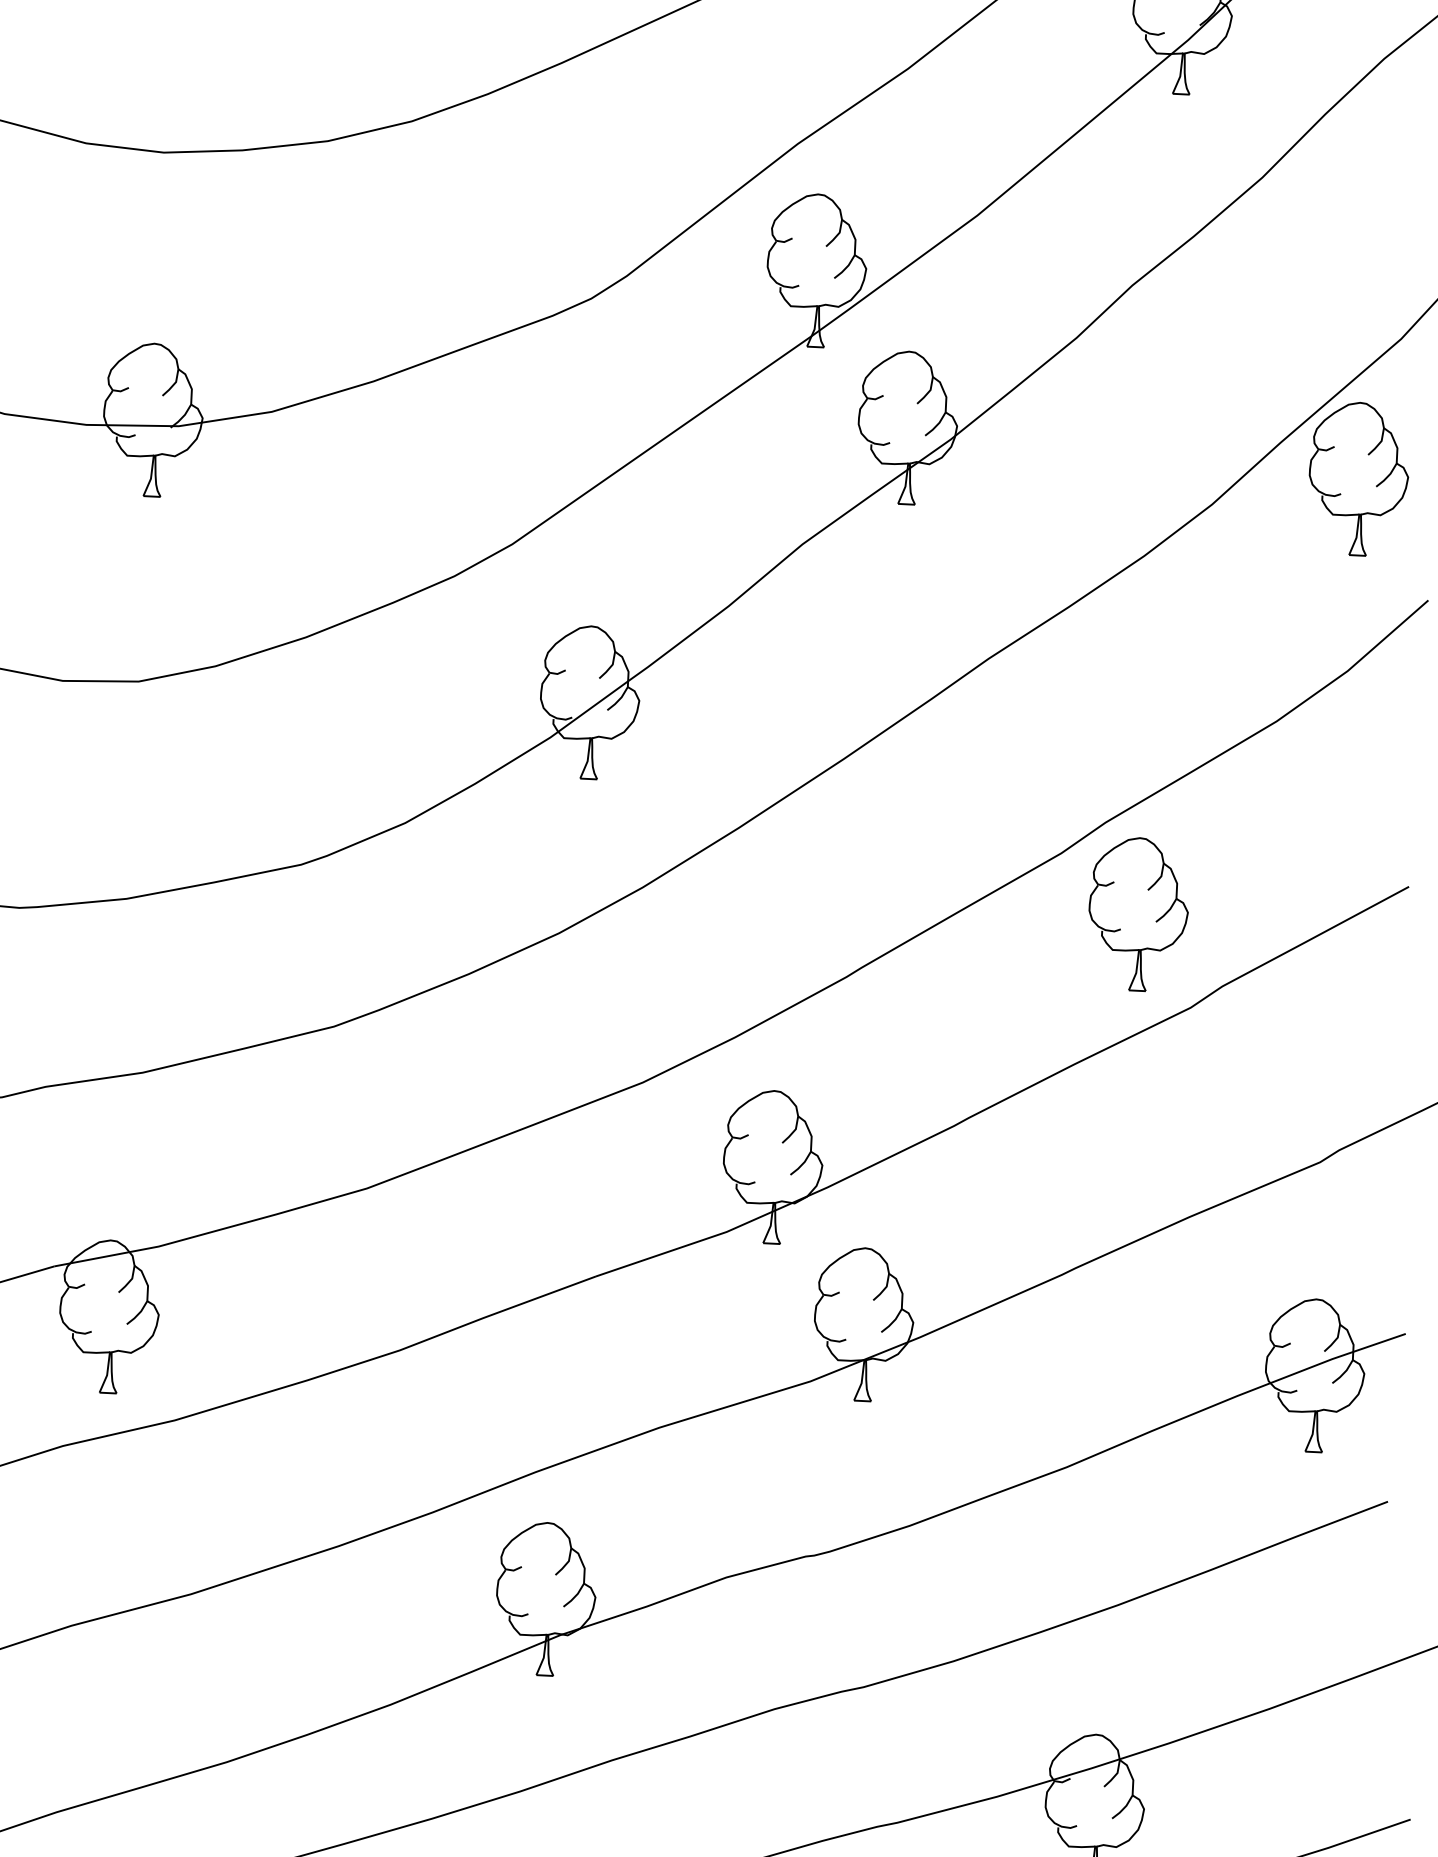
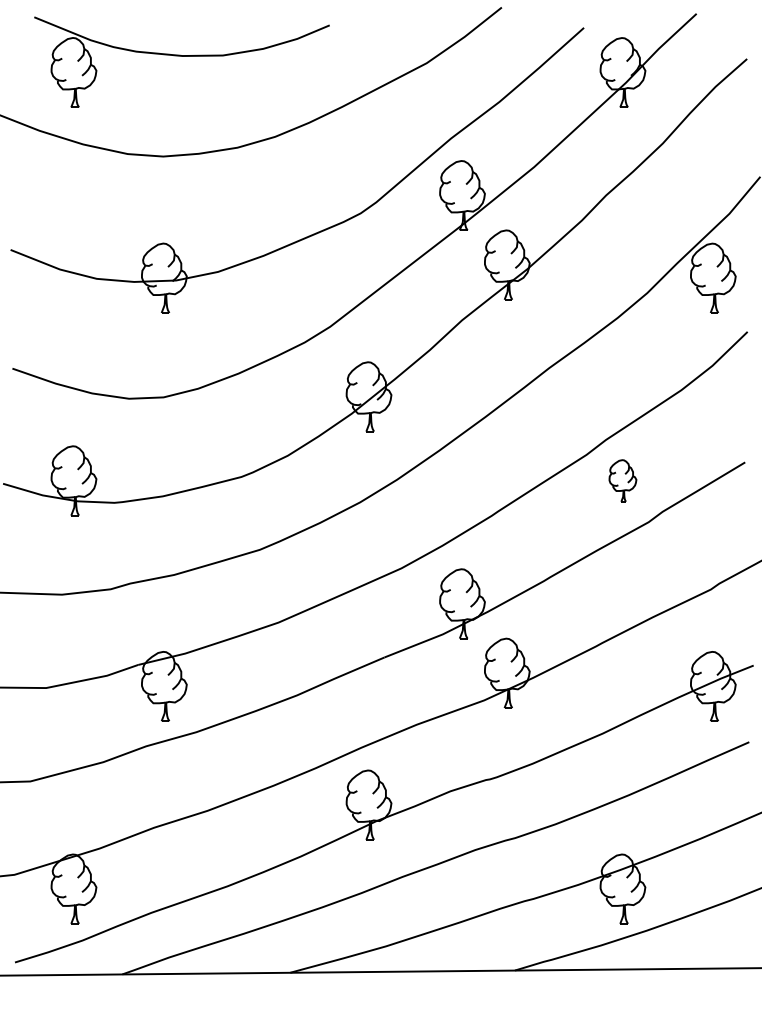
part: (1137, 913) -> (622, 480), size x0.6

